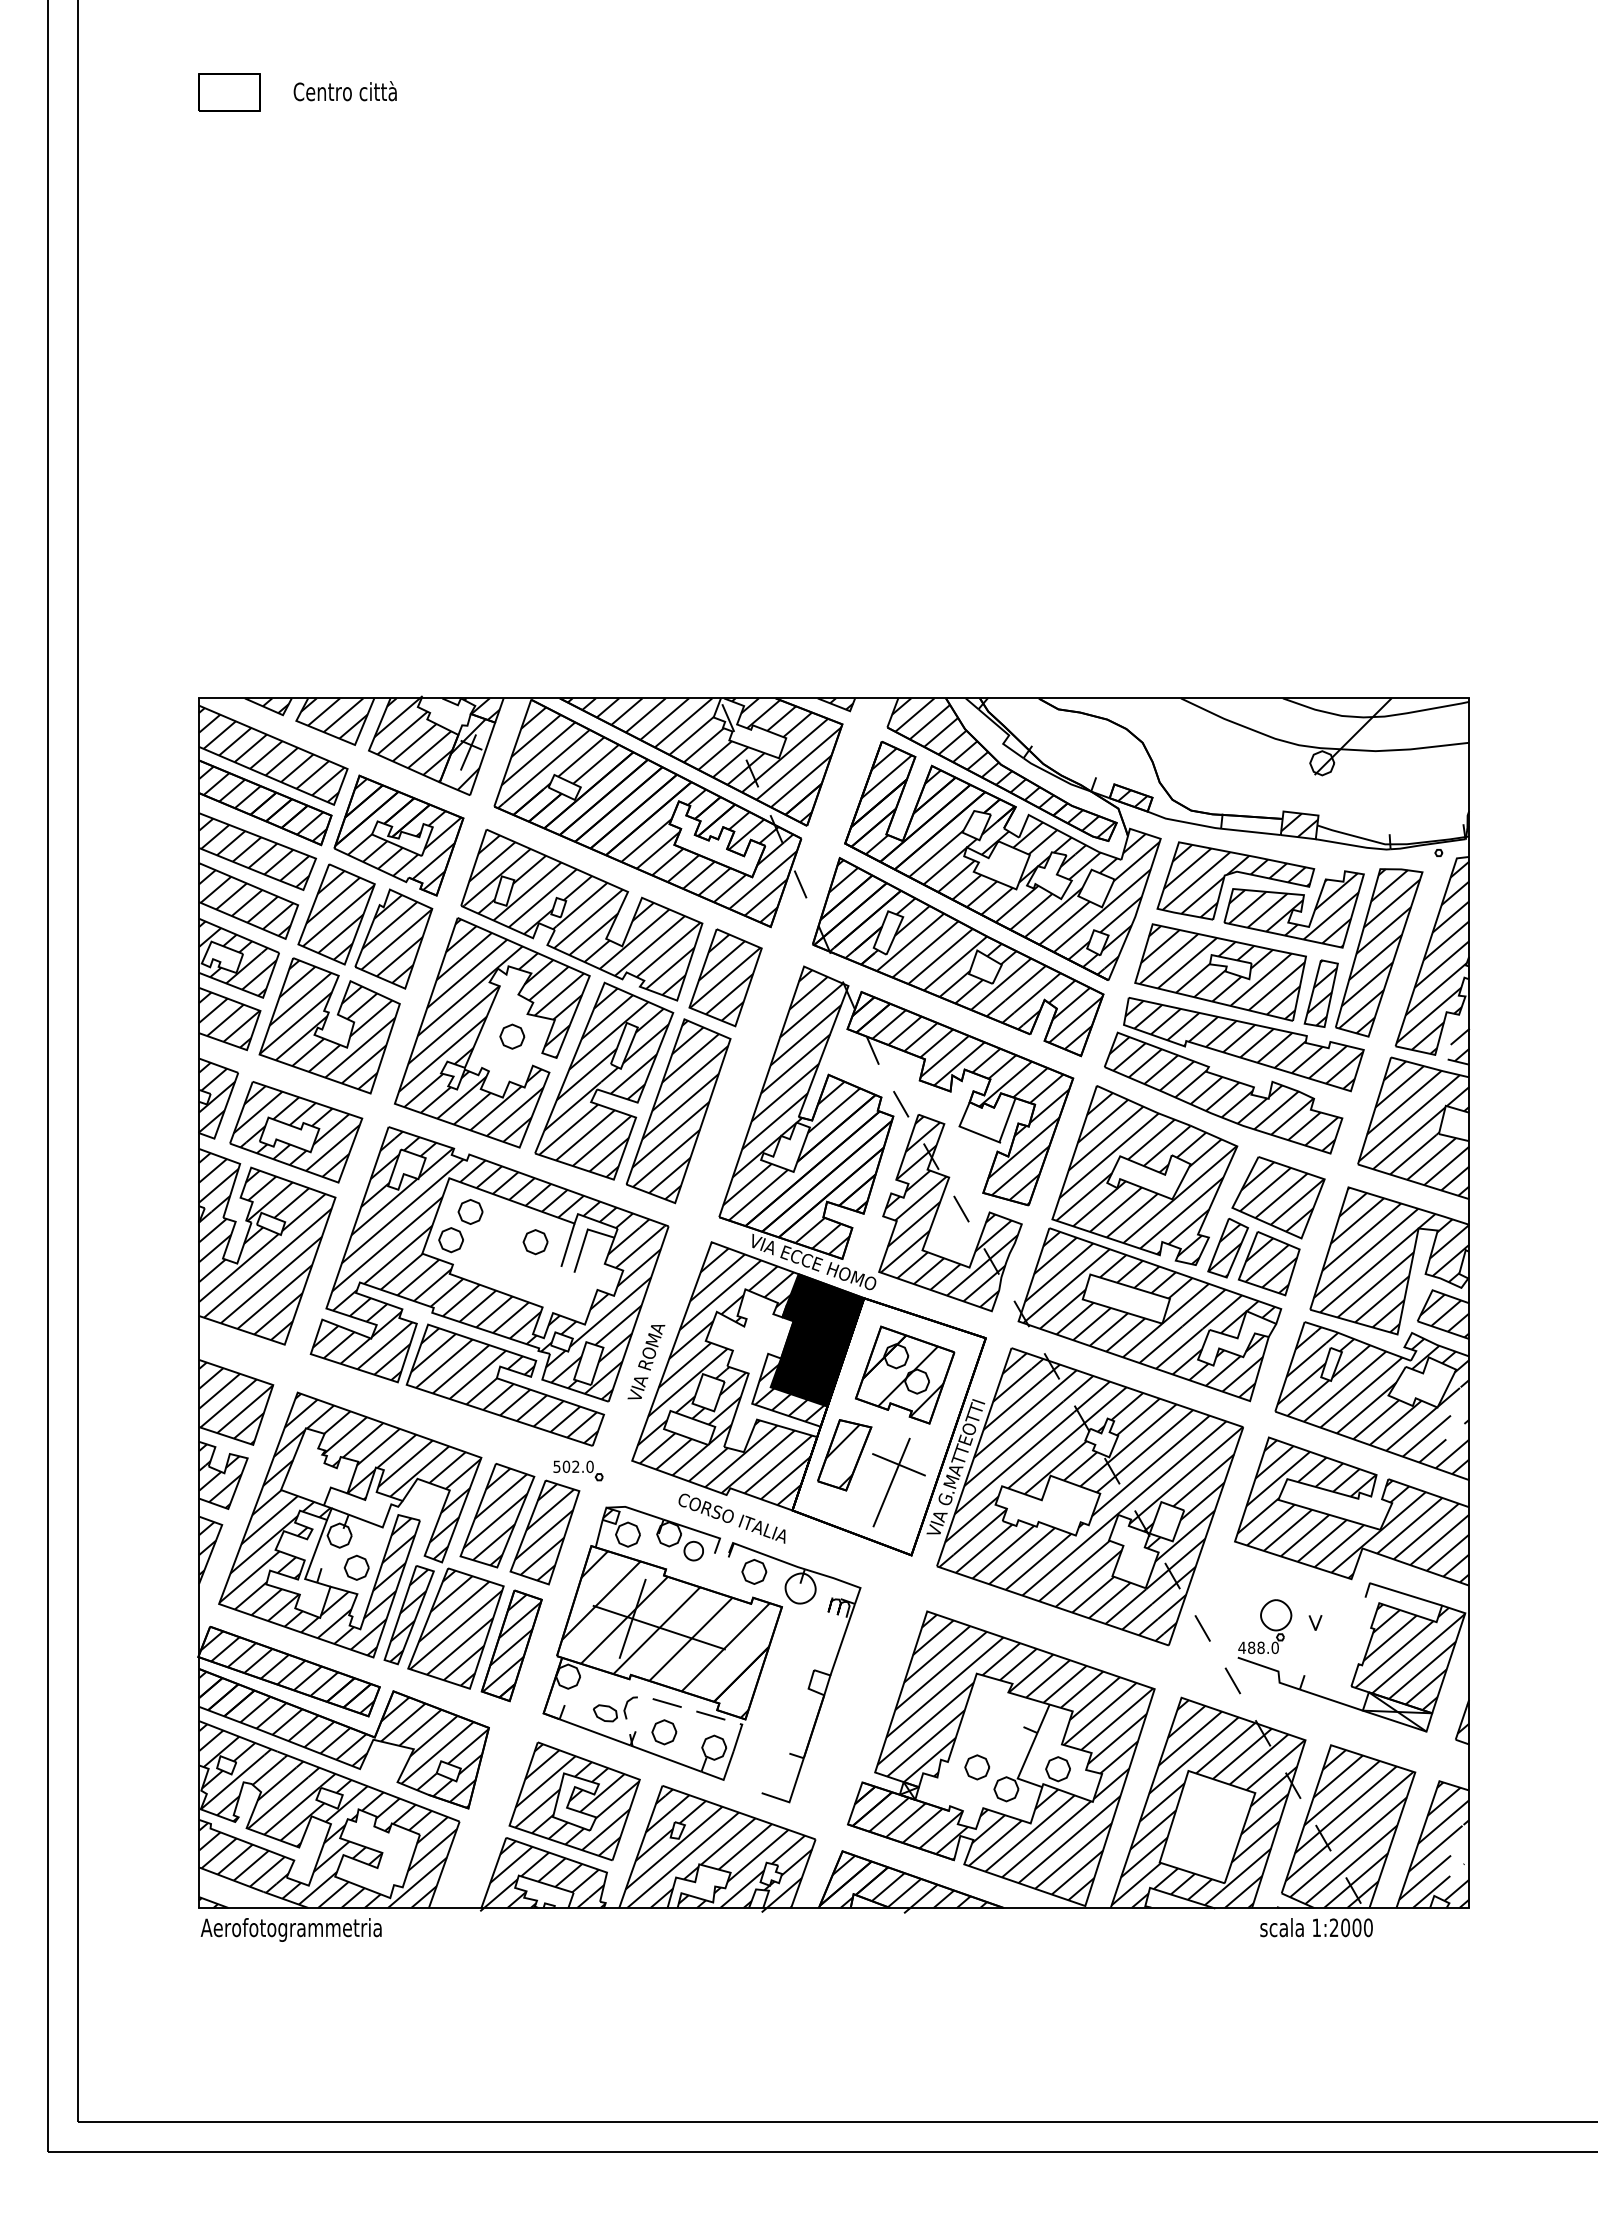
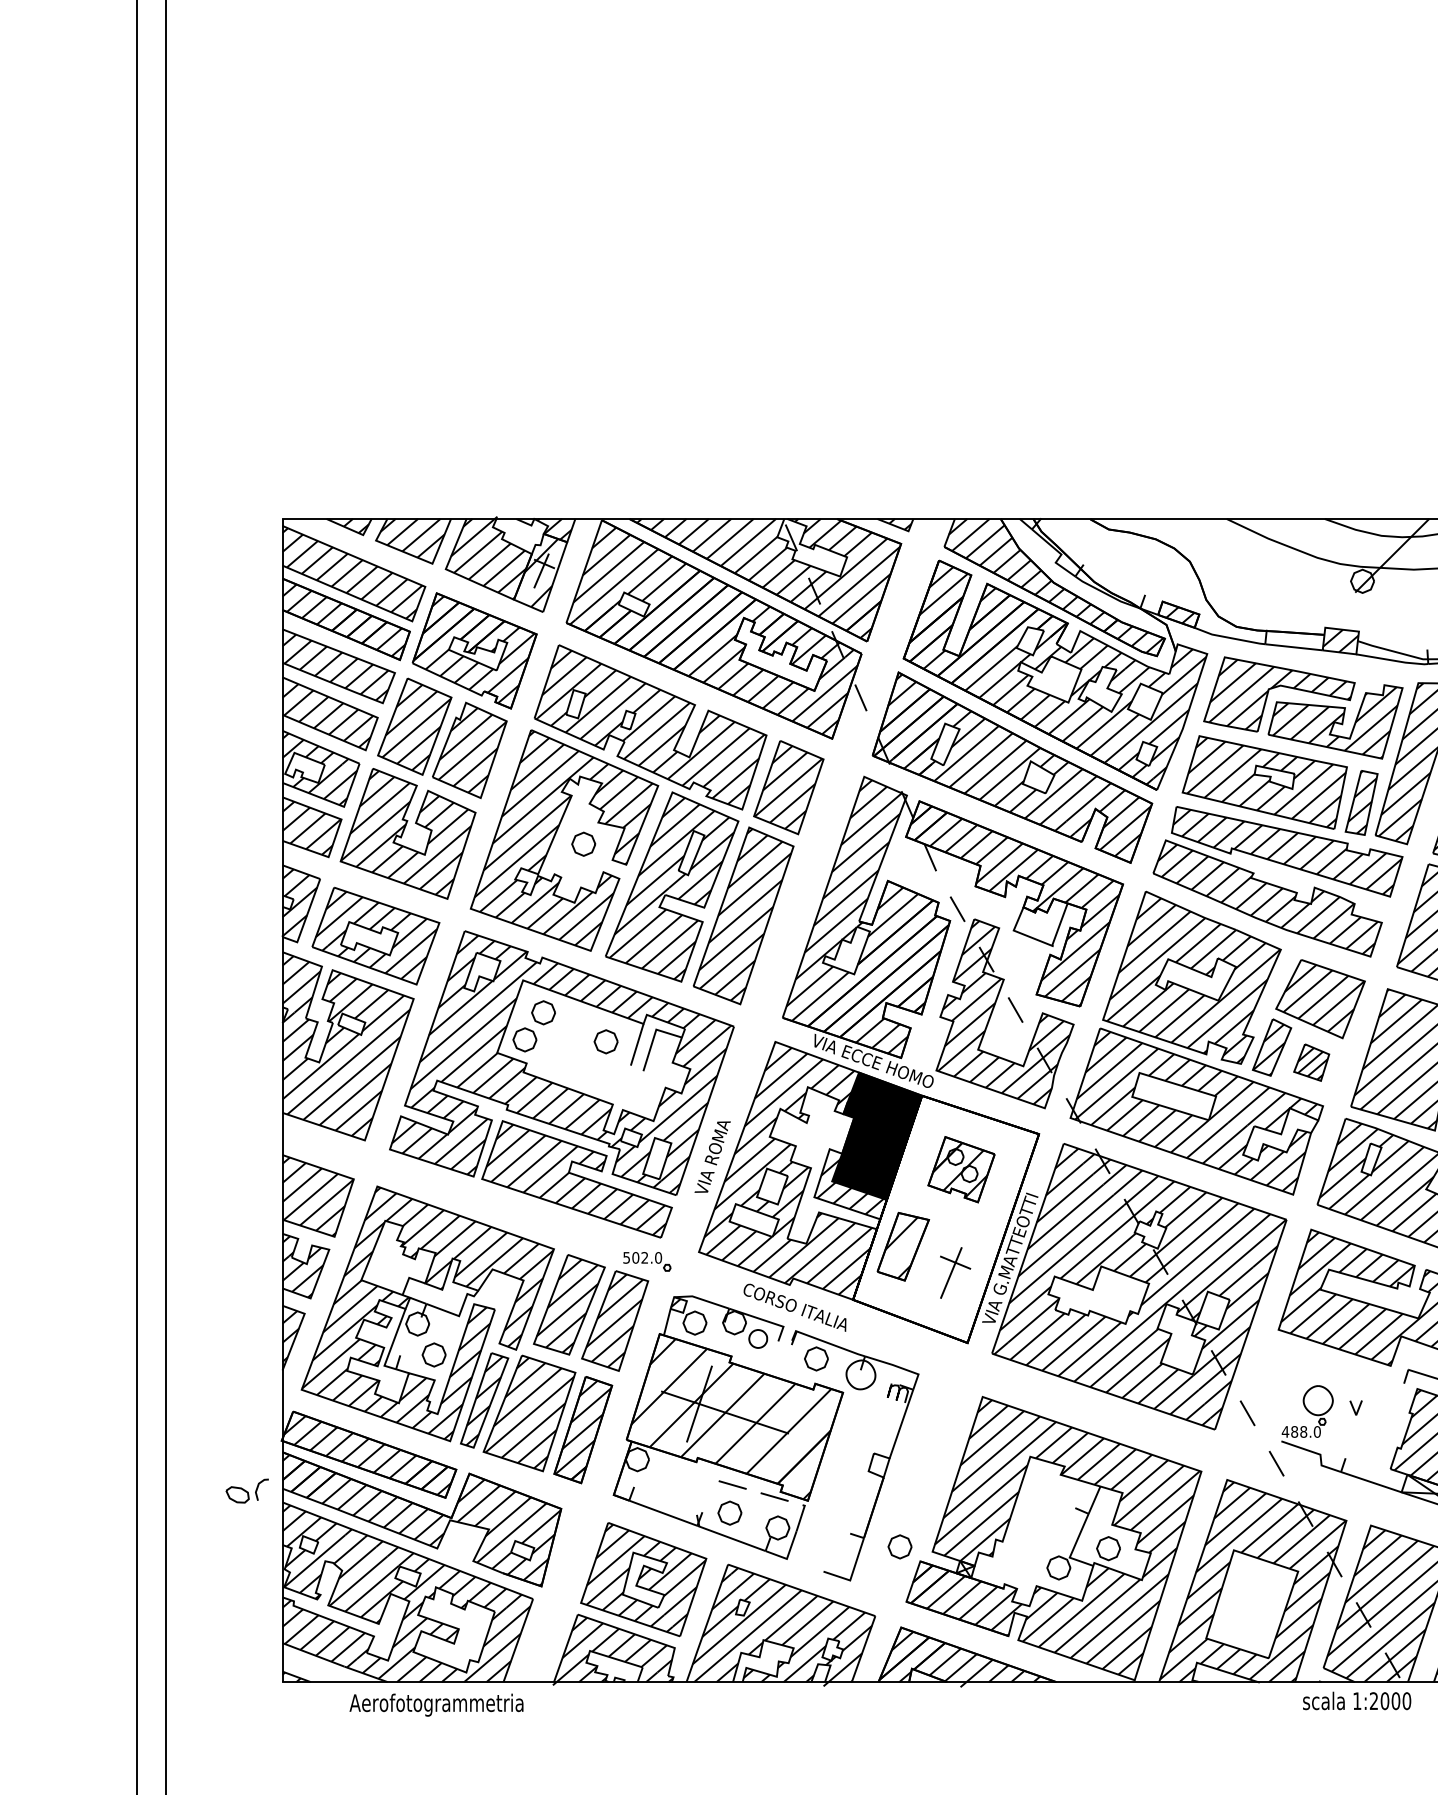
part: (1269, 1263) -> (1311, 1062), size x0.6
part: (905, 1374) -> (961, 1169), size x0.7
part: (898, 1482) -> (955, 1272), size x0.6
part: (615, 1709) -> (247, 1491), moved
part: (977, 1767) -> (900, 1547), moved
text: (290, 1929) -> (435, 1704), moved

